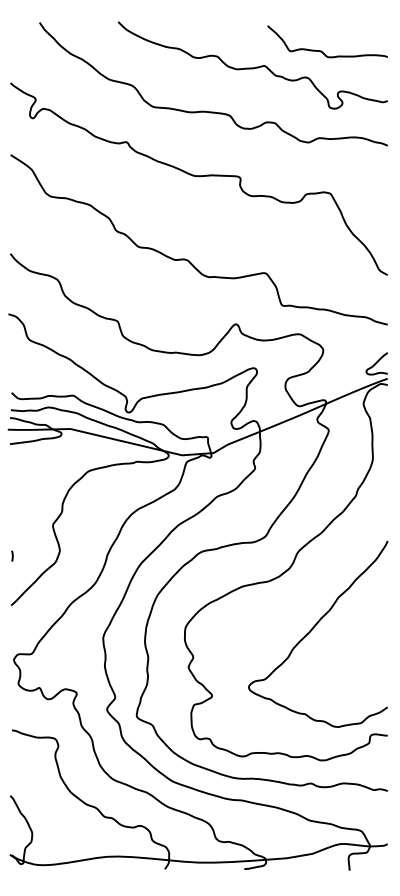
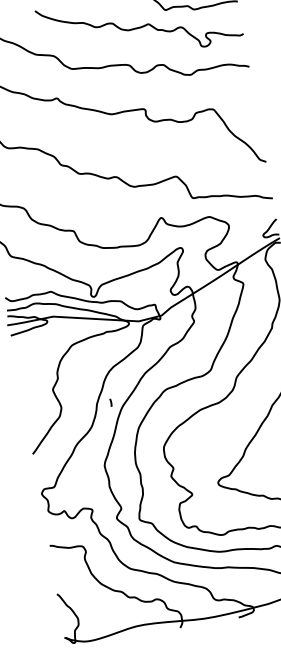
line: (12, 555) -> (110, 402), moved

